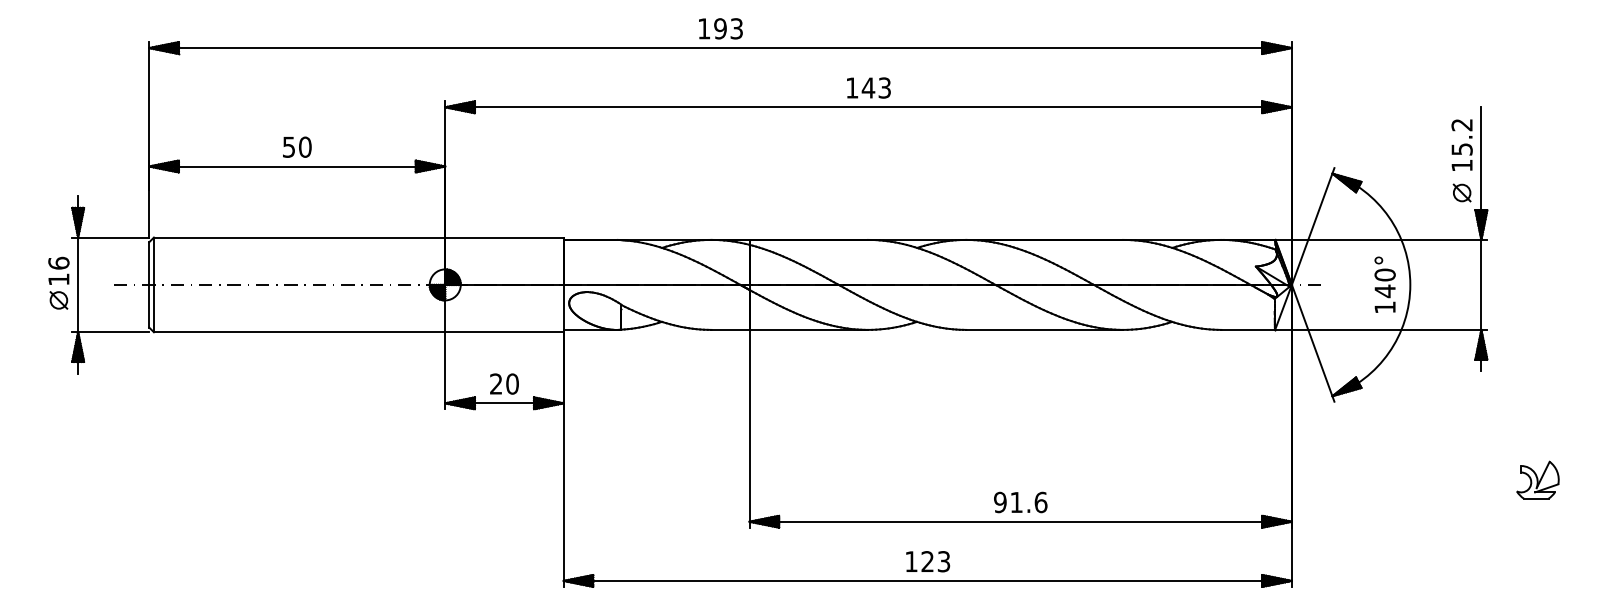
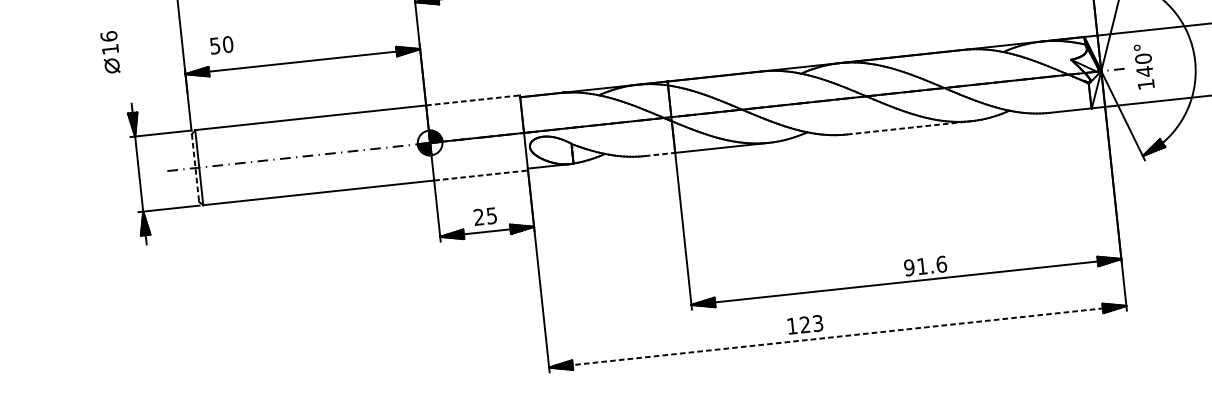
text: (297, 146) -> (221, 44), moved
line: (504, 237) -> (473, 100), solid -> dashed
part: (58, 282) -> (110, 51), moved
line: (149, 284) -> (195, 167), solid -> dashed
text: (1384, 284) -> (1143, 66), moved
line: (730, 329) -> (660, 154), solid -> dashed
line: (1045, 329) -> (909, 127), solid -> dashed
line: (504, 332) -> (481, 175), solid -> dashed
text: (512, 383) -> (491, 215), 20 -> 25
text: (1020, 502) -> (925, 266), moved
text: (928, 561) -> (805, 324), moved
line: (928, 580) -> (838, 336), solid -> dashed

